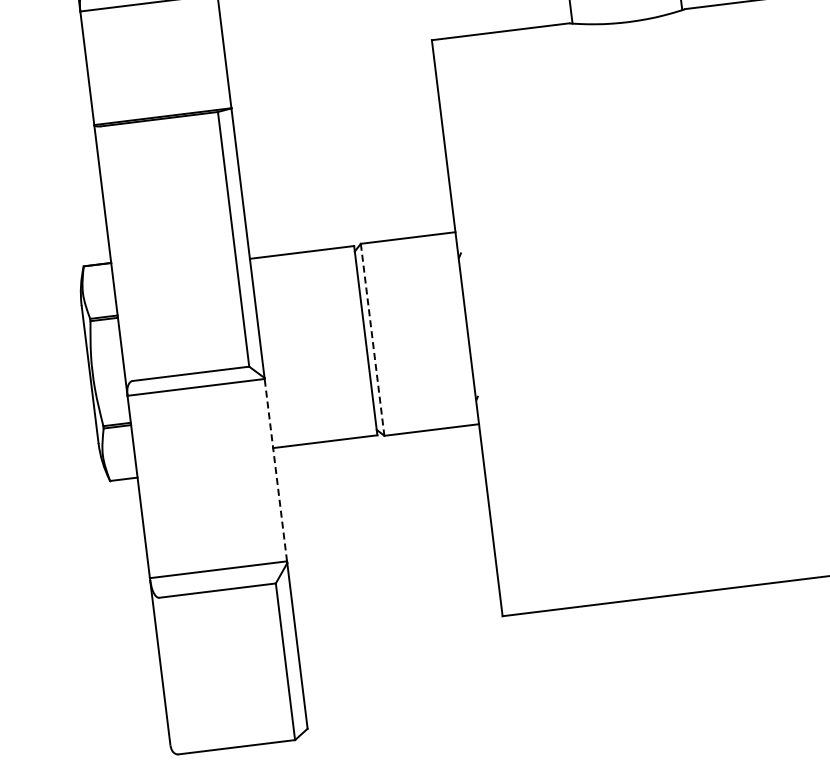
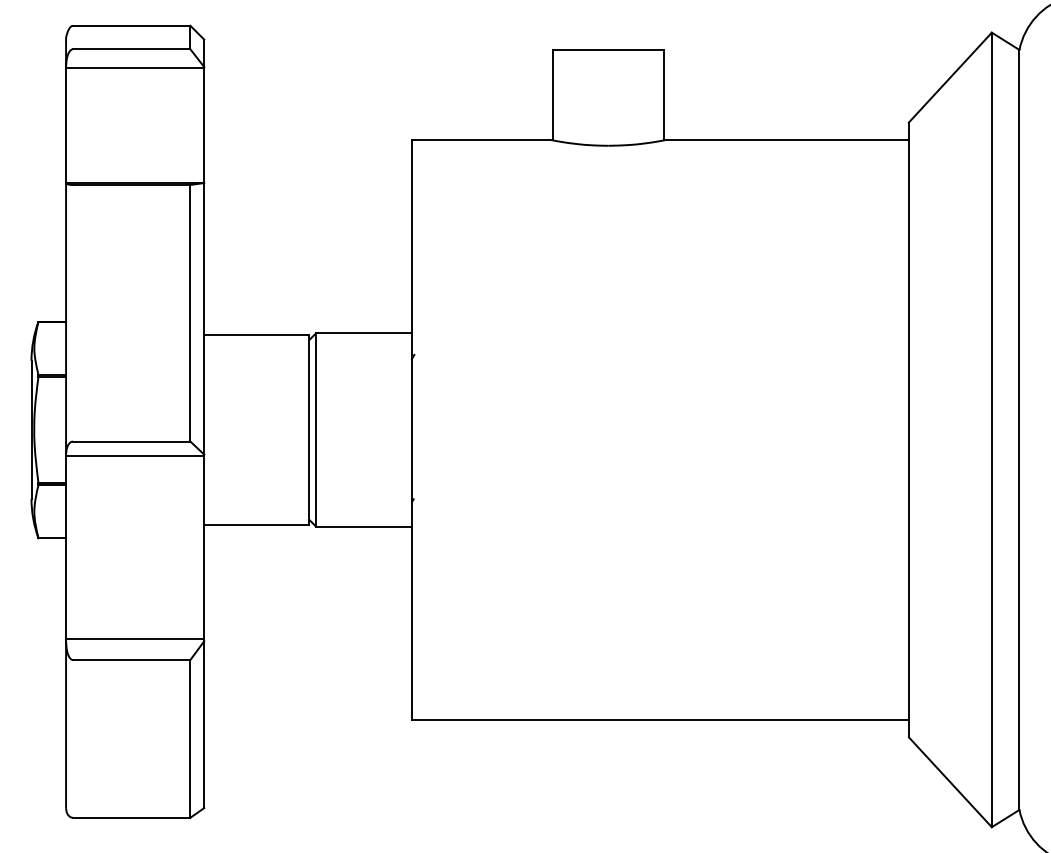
line: (372, 339) -> (316, 429), dashed -> solid
line: (276, 470) -> (204, 547), dashed -> solid

